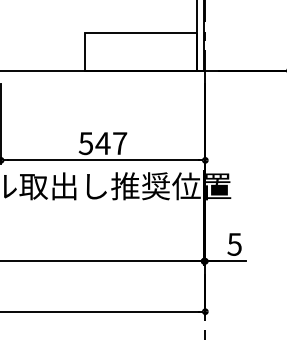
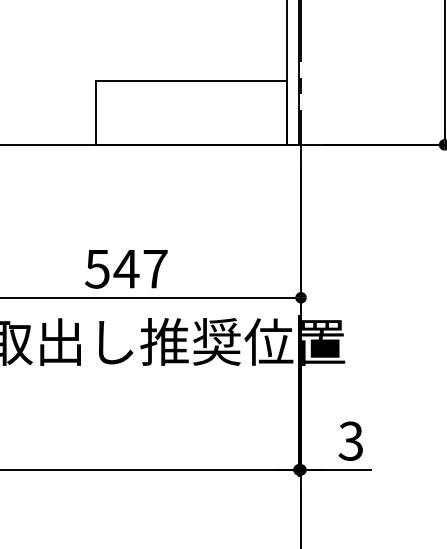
text: (234, 243) -> (350, 439), 5 -> 3

